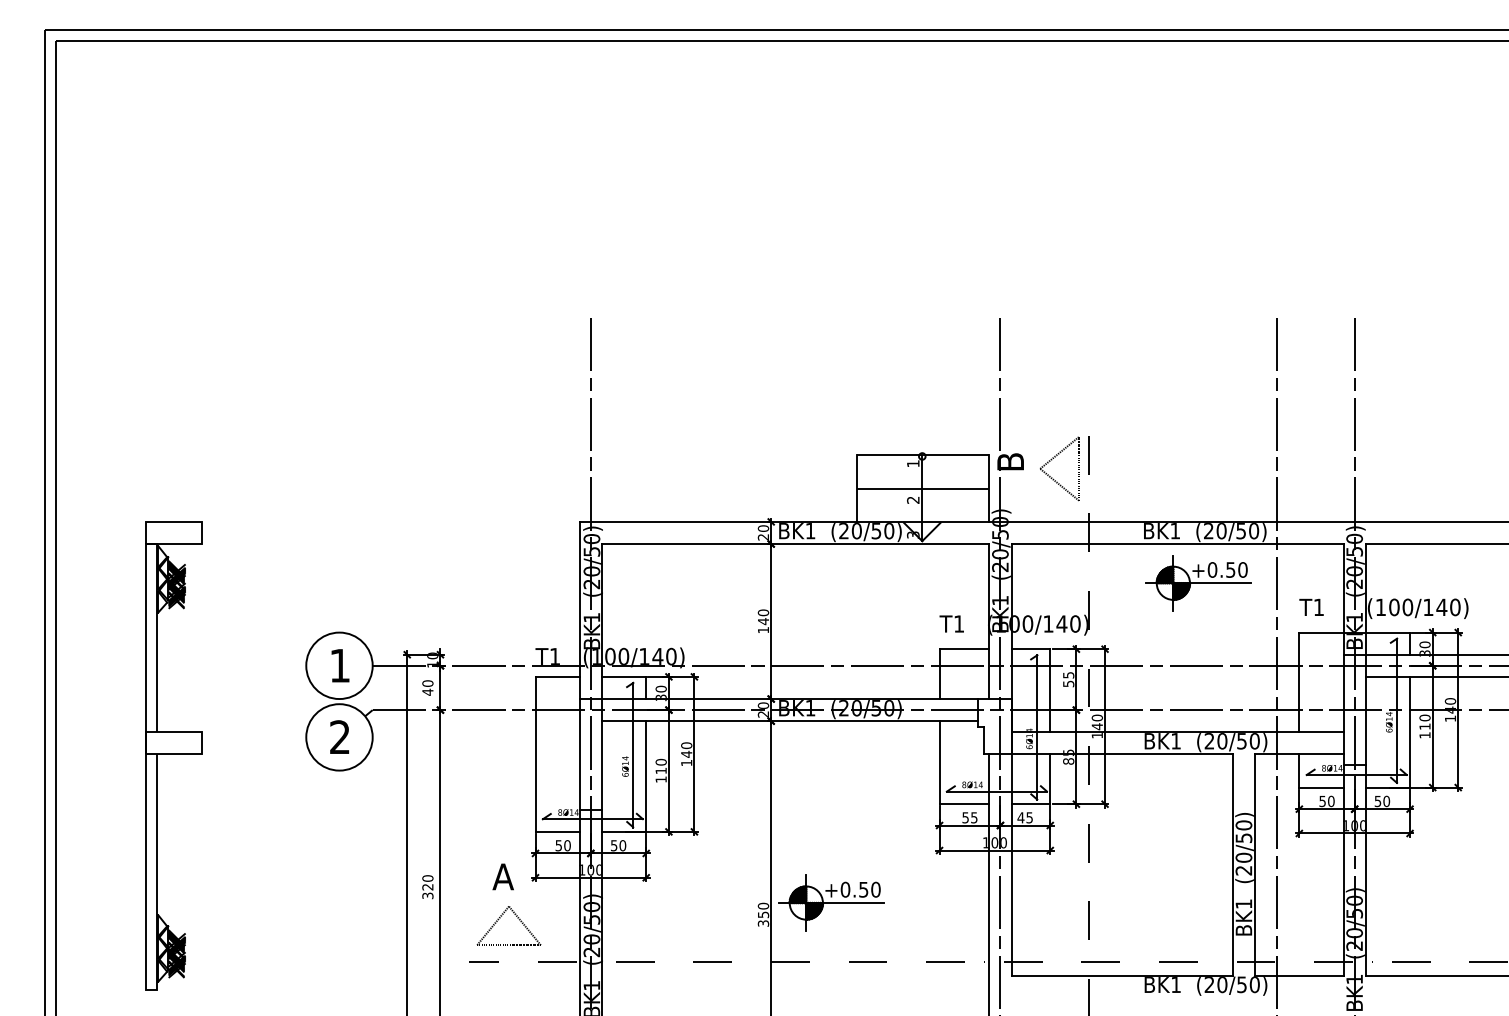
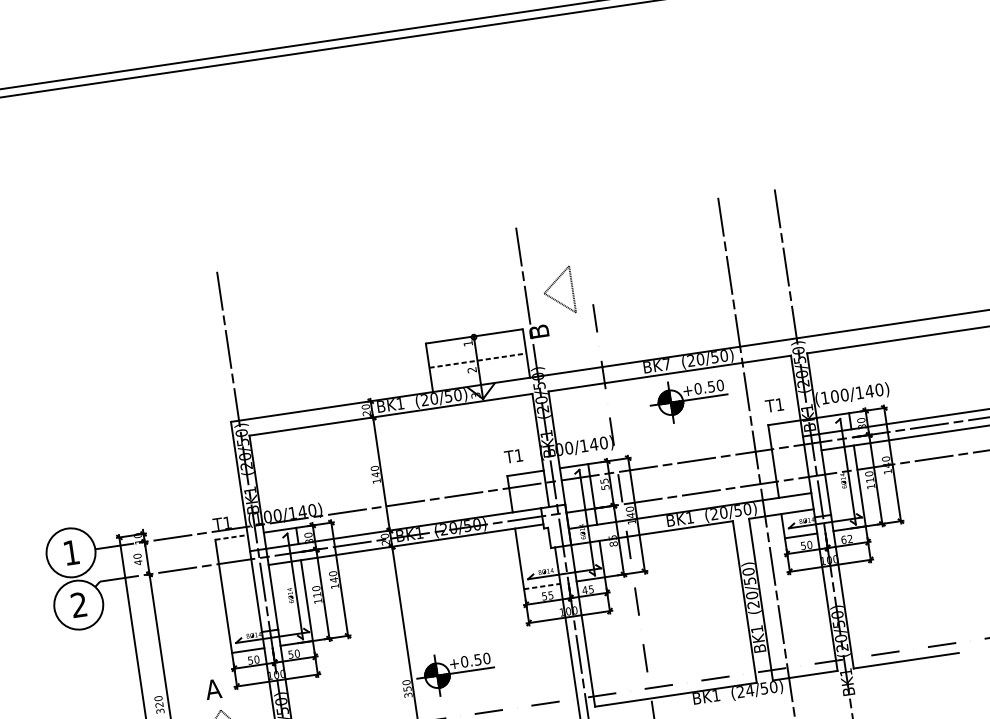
part: (1051, 460) -> (551, 286), moved
line: (923, 488) -> (478, 360), solid -> dashed
text: (1175, 531) -> (666, 364), BK1 -> BK7
line: (558, 676) -> (232, 537), solid -> dashed
text: (1382, 801) -> (847, 539), 50 -> 62
line: (964, 804) -> (542, 586), solid -> dashed
text: (1222, 985) -> (750, 691), (20/50) -> (24/50)

